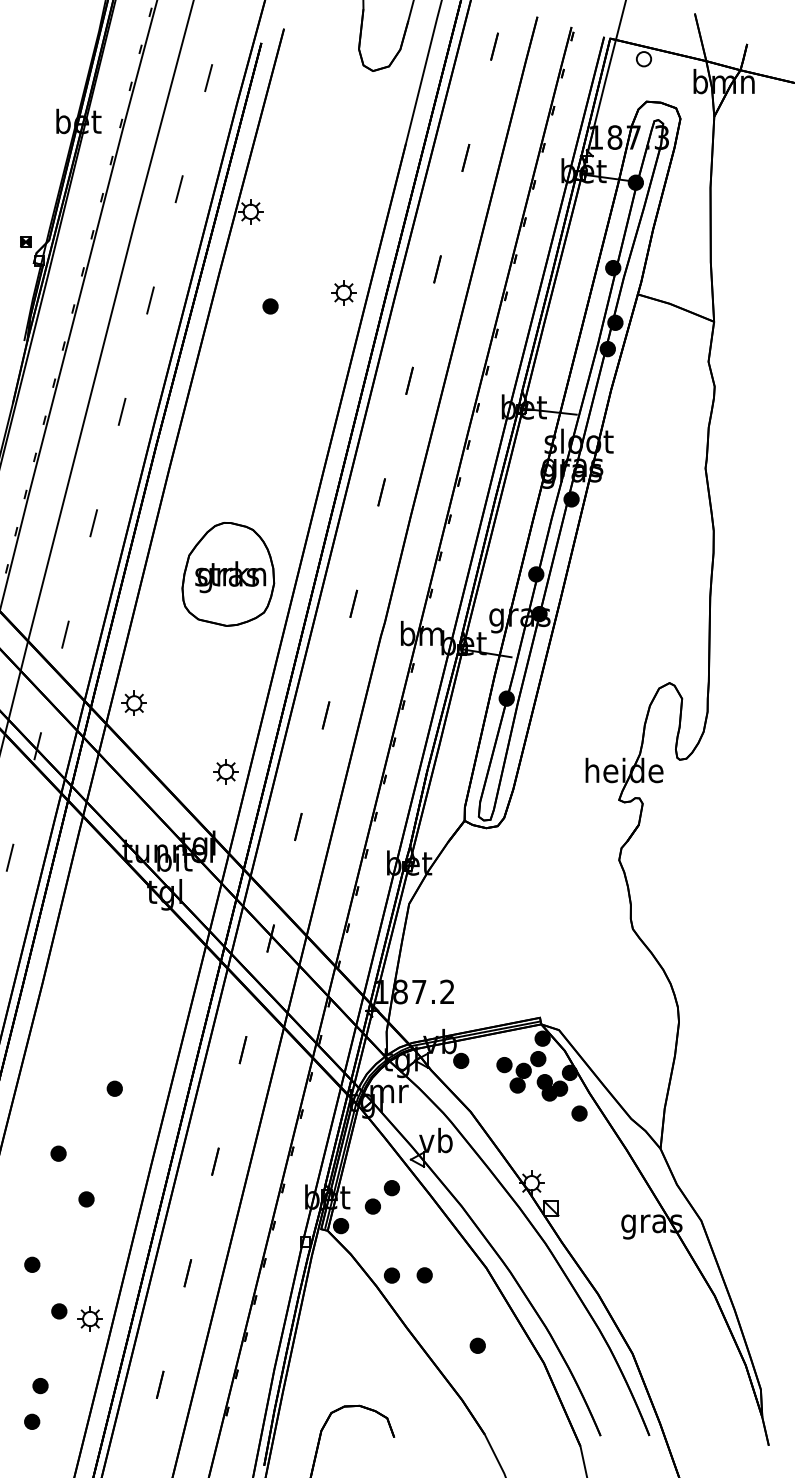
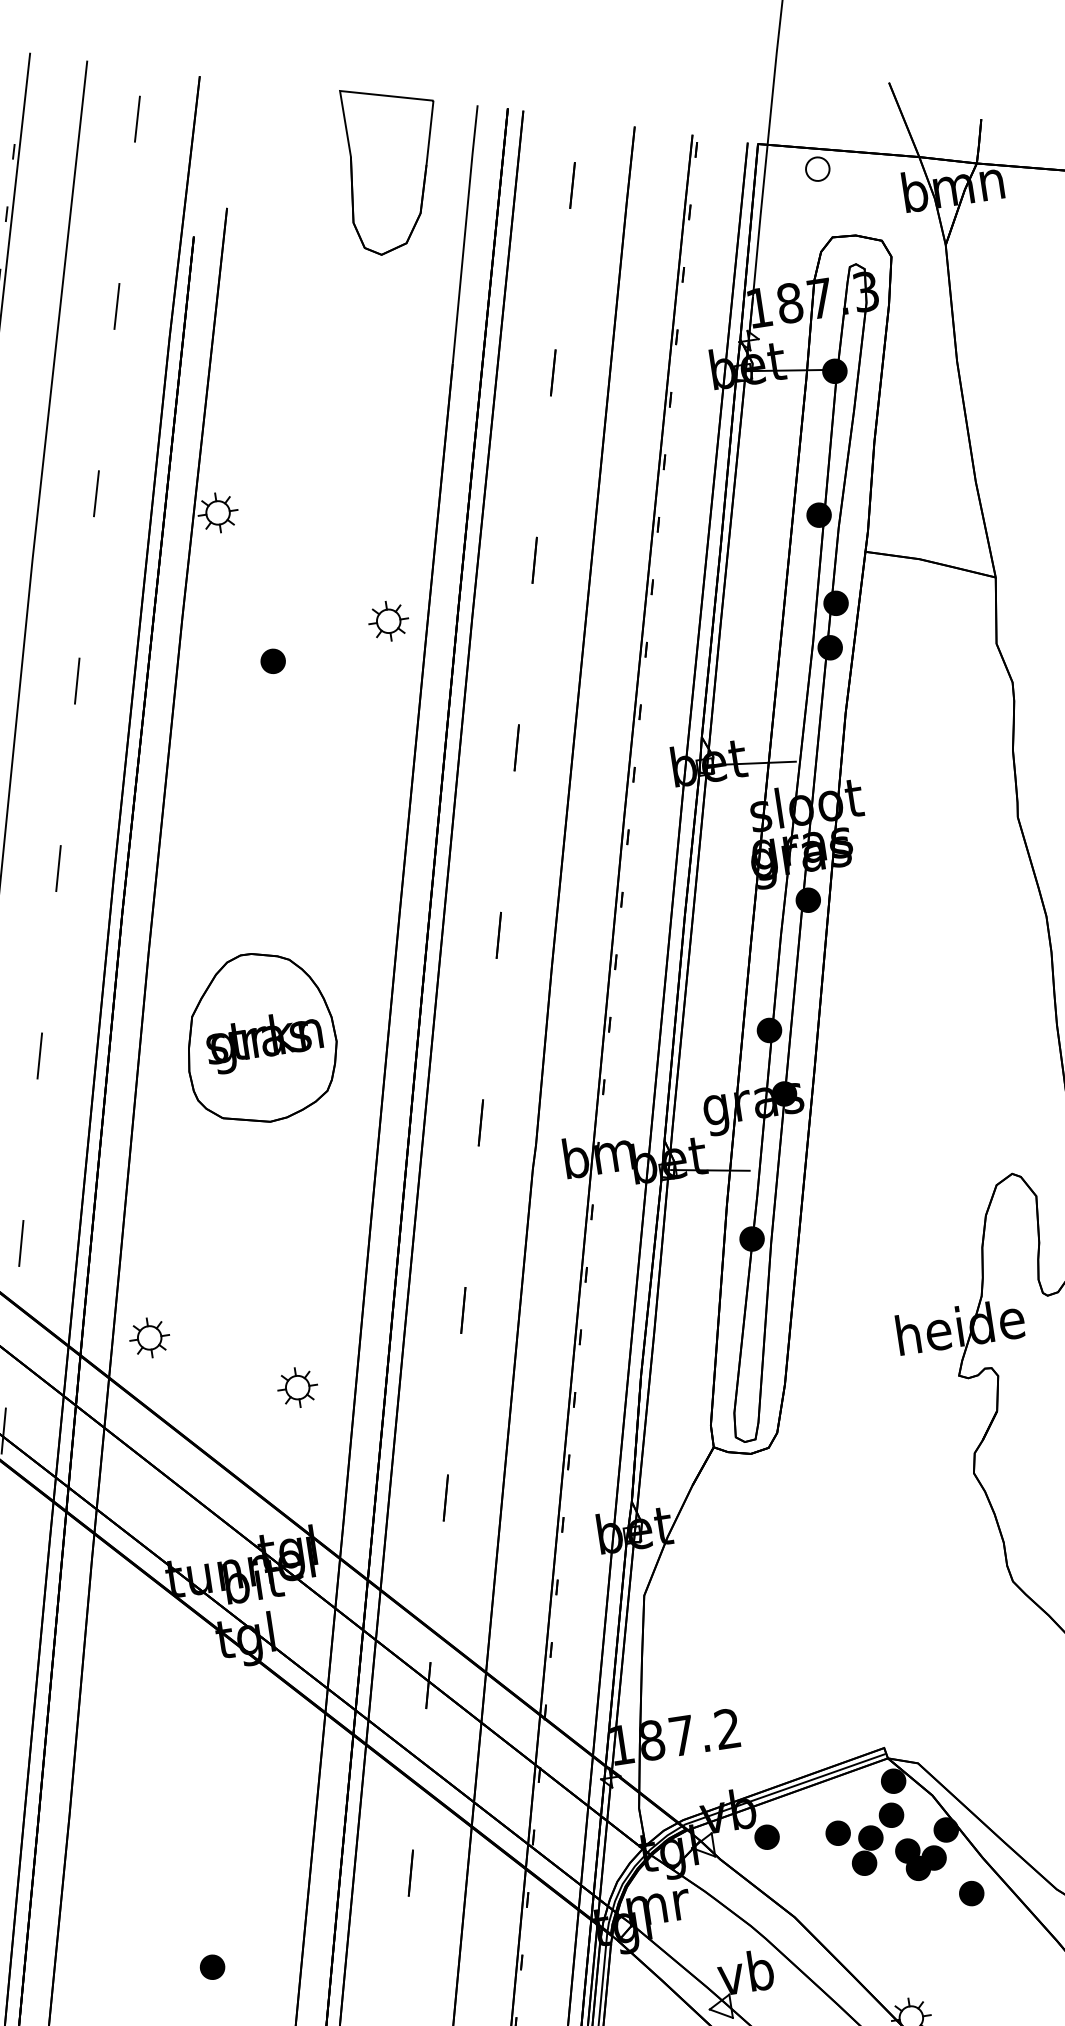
part: (228, 574) -> (260, 1037), moved
part: (225, 771) -> (296, 1387), moved

